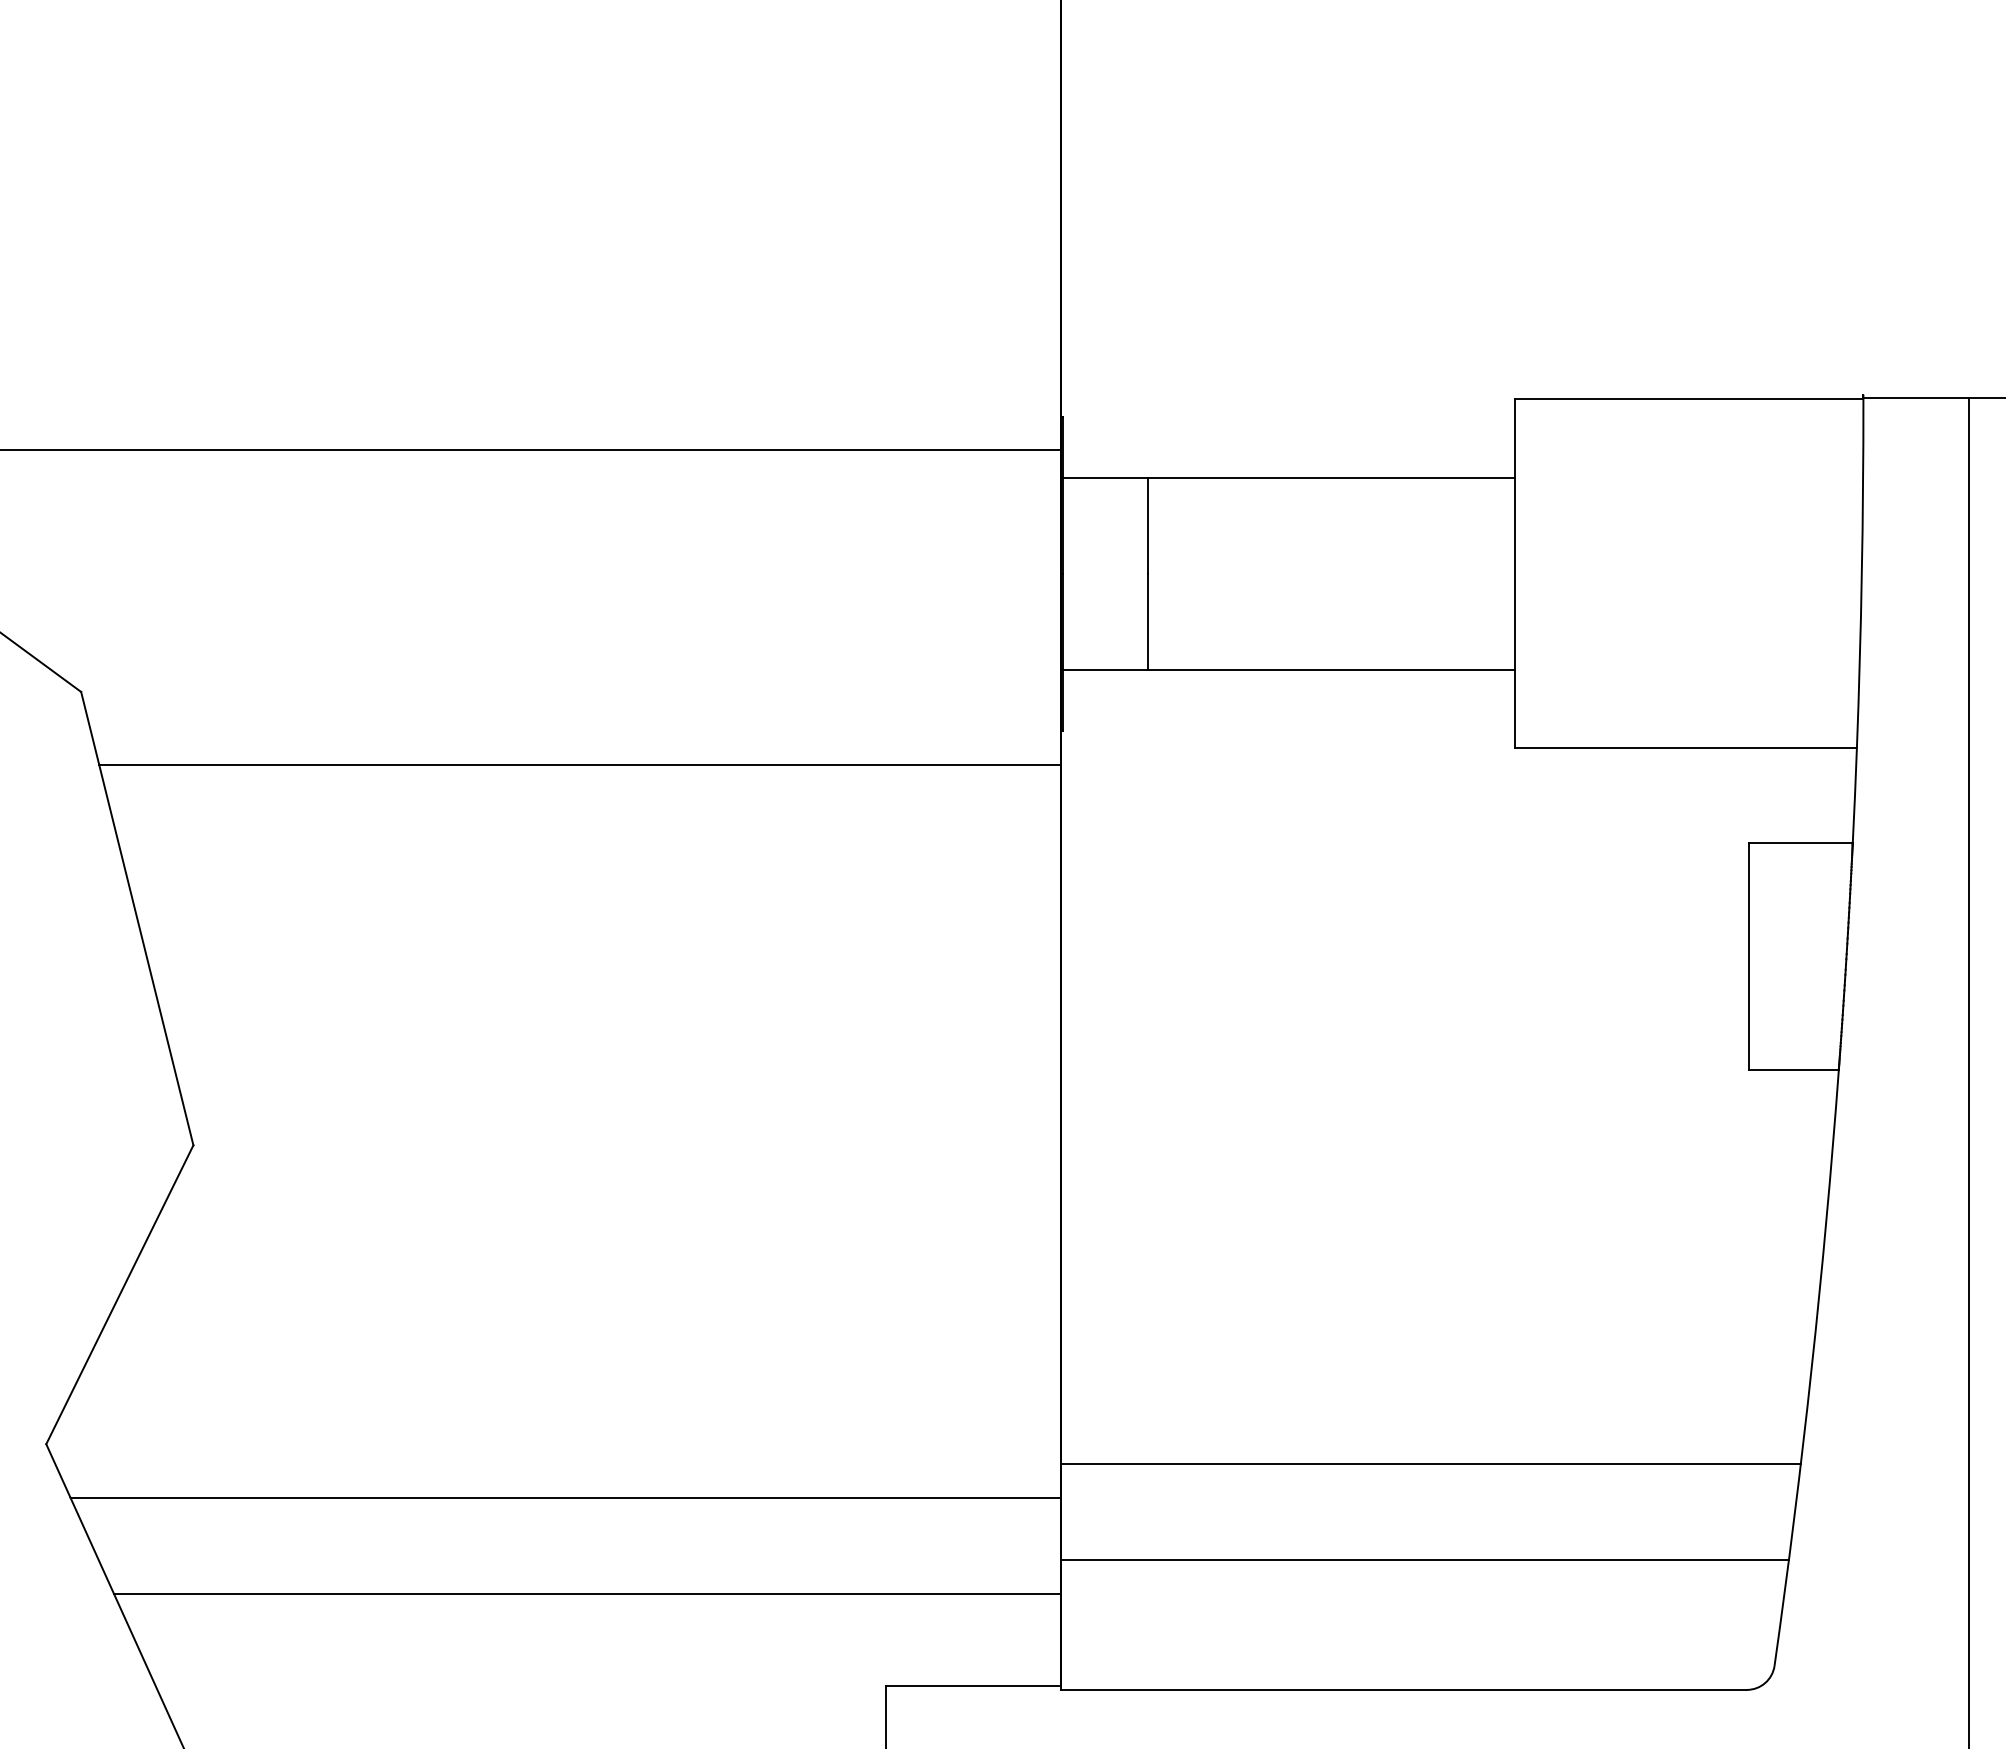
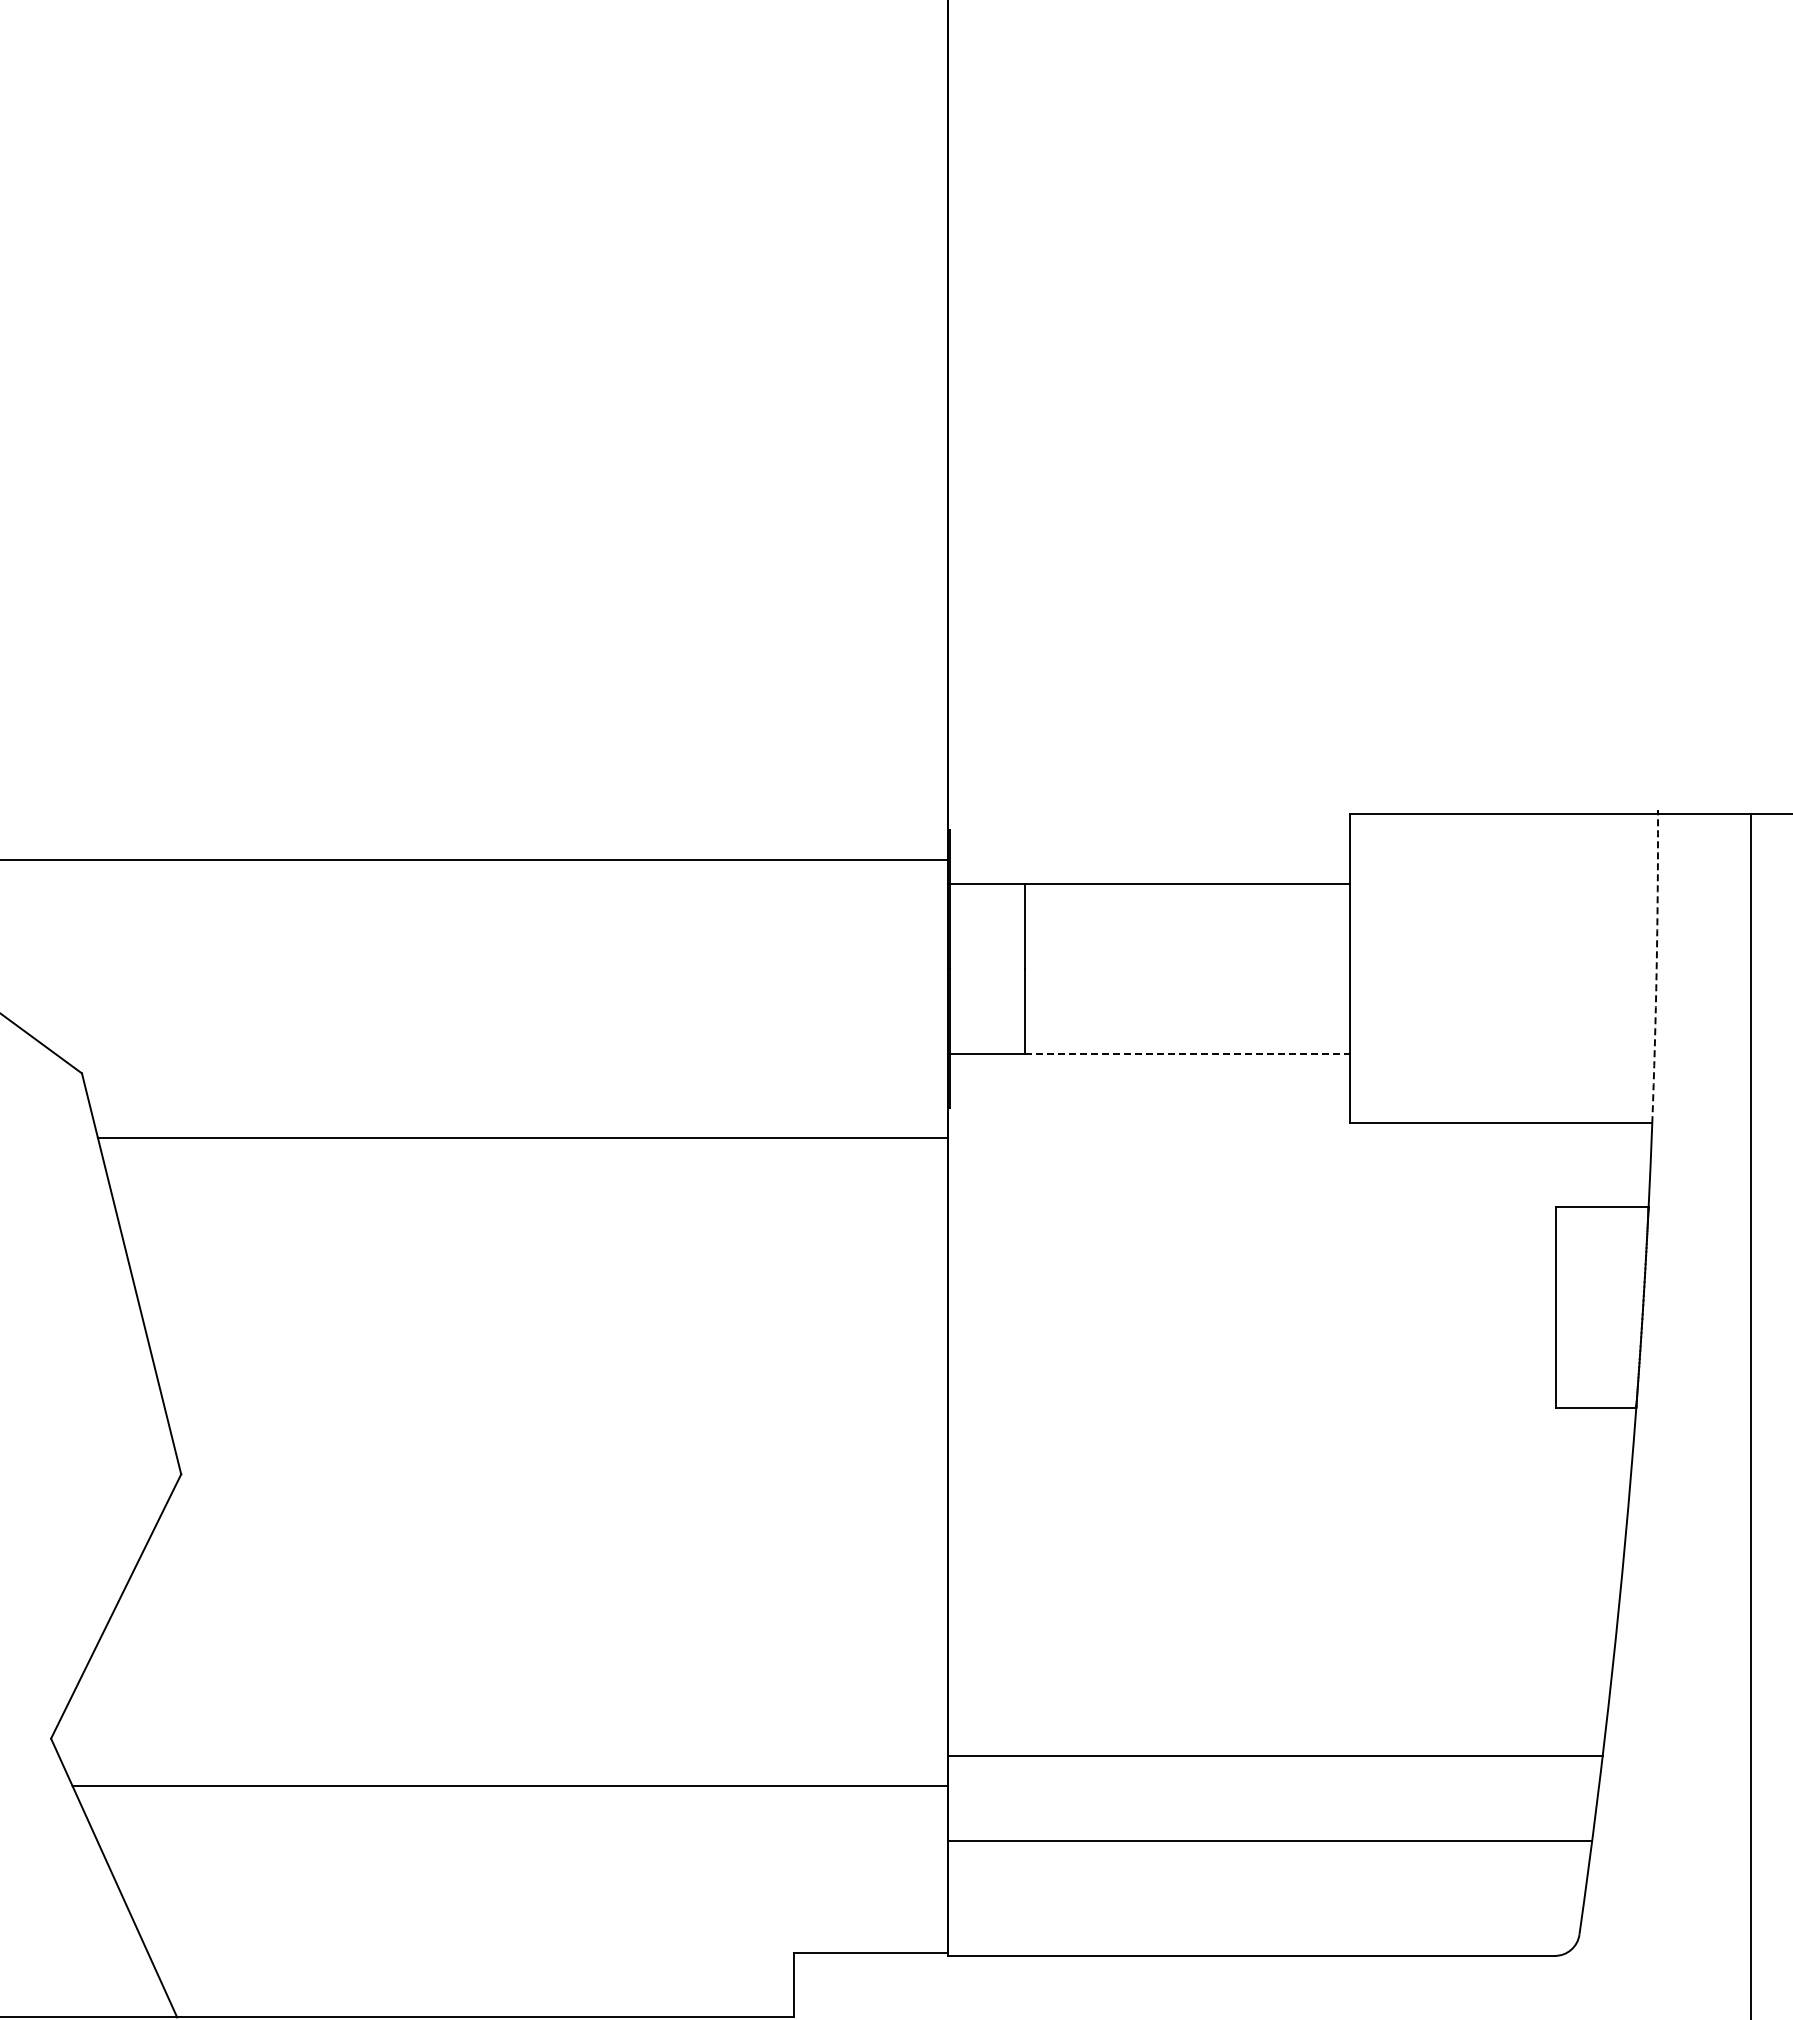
arc: (1861, 573) -> (1656, 968), solid -> dashed
line: (1332, 669) -> (1188, 1053), solid -> dashed
line: (587, 1593) -> (529, 1870), removed

